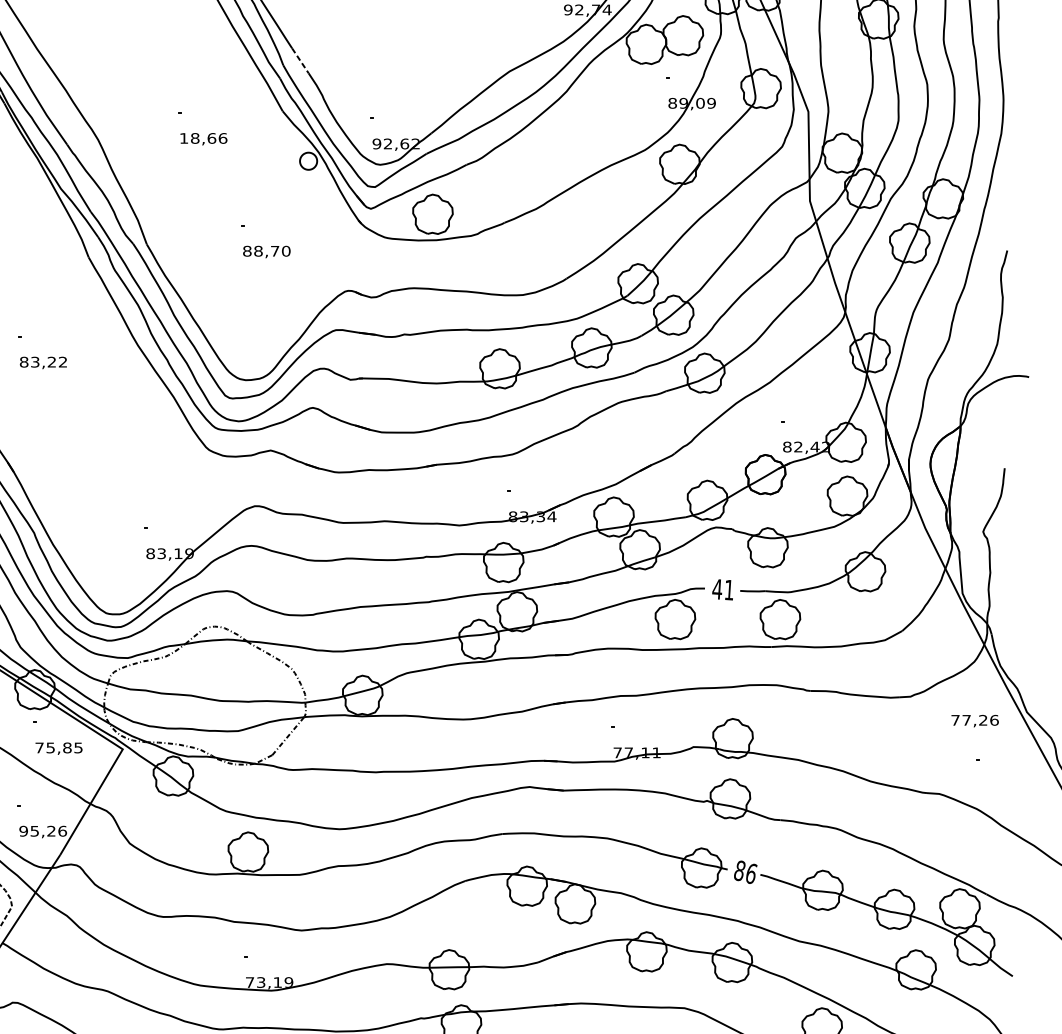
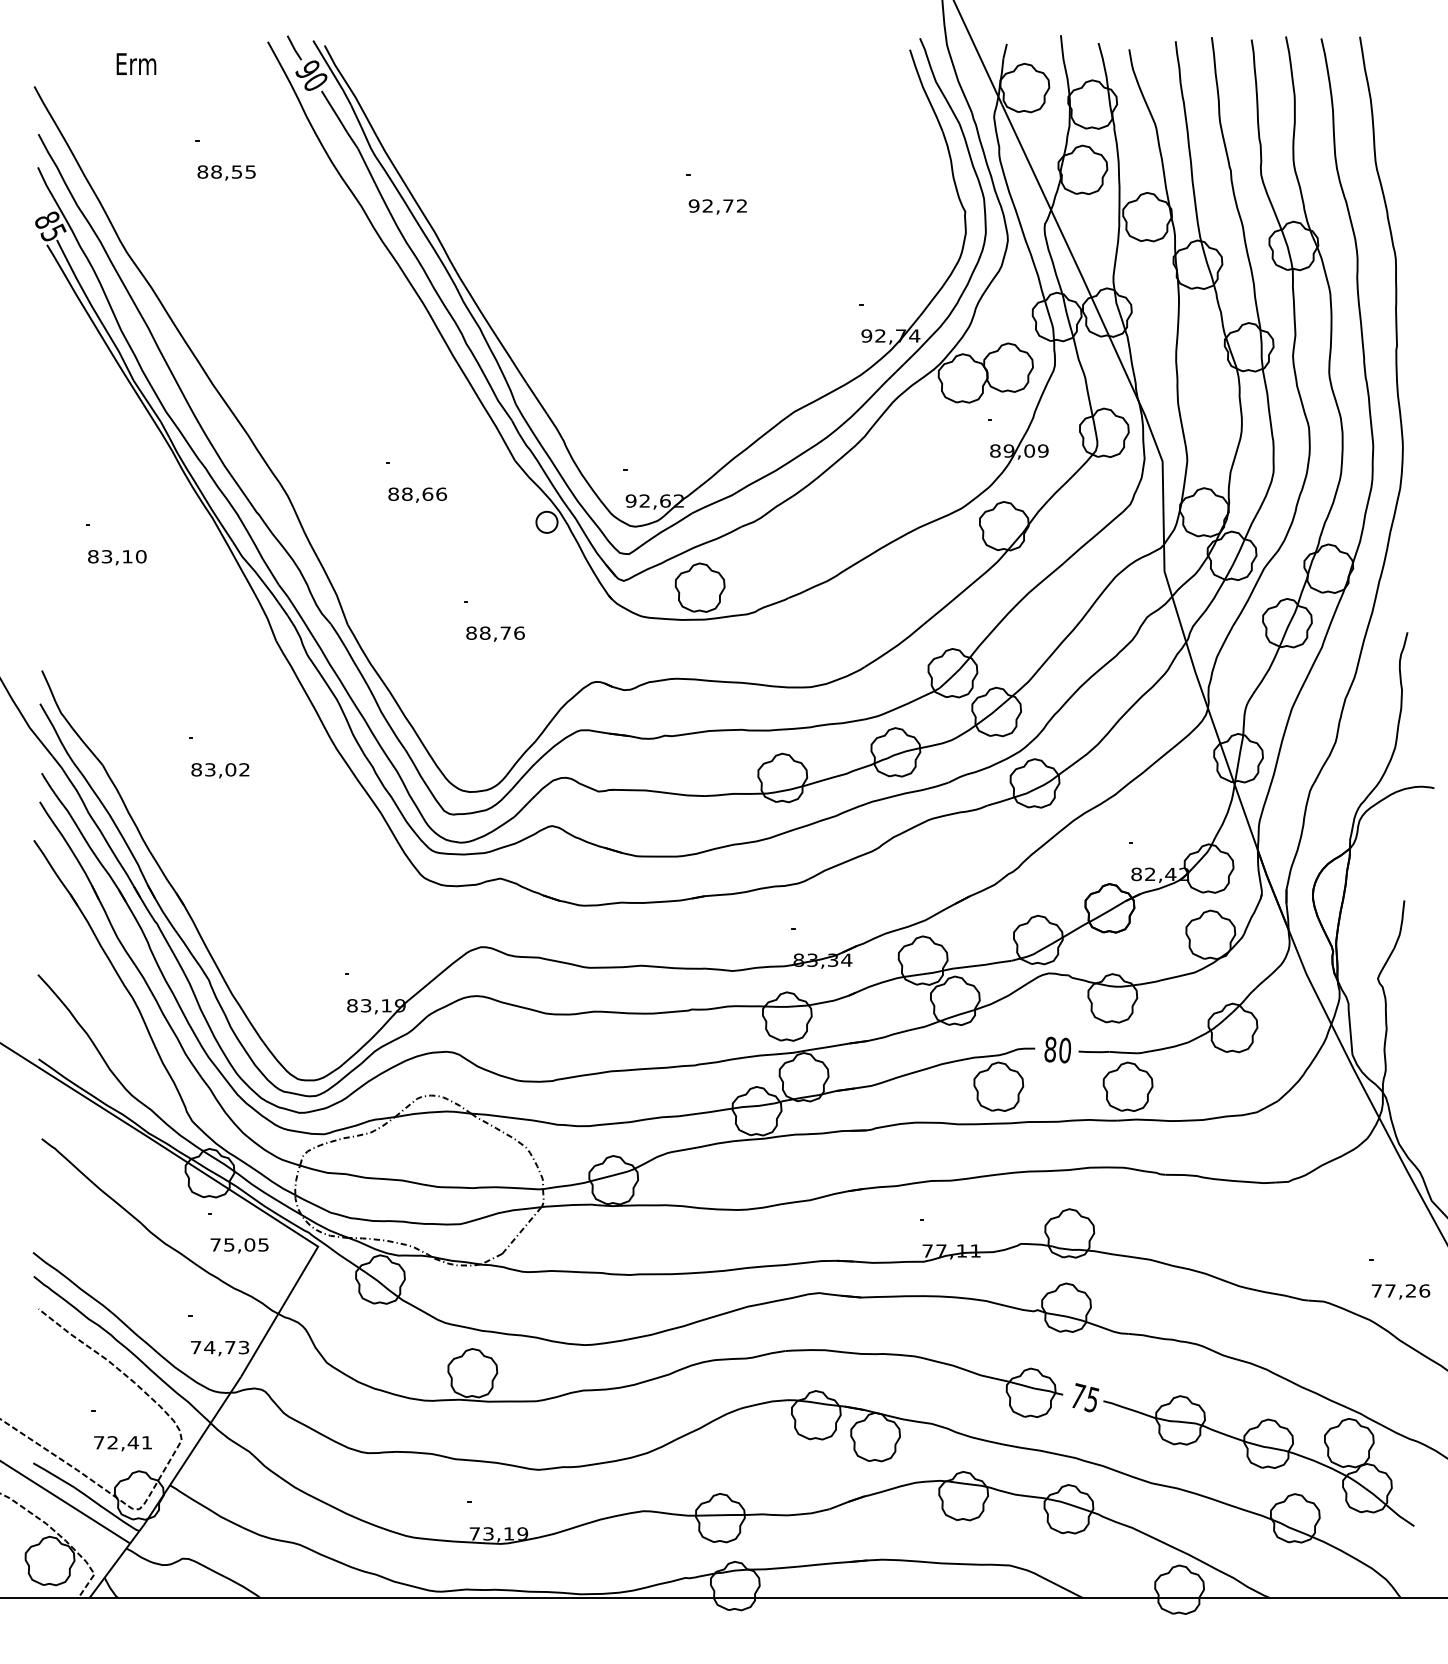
line: (300, 61) -> (537, 399), dashed -> solid
text: (183, 137) -> (393, 493), 18,66 -> 88,66
text: (286, 250) -> (519, 632), 88,70 -> 88,76
text: (51, 361) -> (230, 769), 83,22 -> 83,02
text: (723, 589) -> (1057, 1049), 41 -> 80
text: (974, 720) -> (1400, 1291), moved
text: (67, 747) -> (249, 1244), 75,85 -> 75,05
text: (42, 831) -> (219, 1347), 95,26 -> 74,73
text: (745, 871) -> (1085, 1397), 86 -> 75

